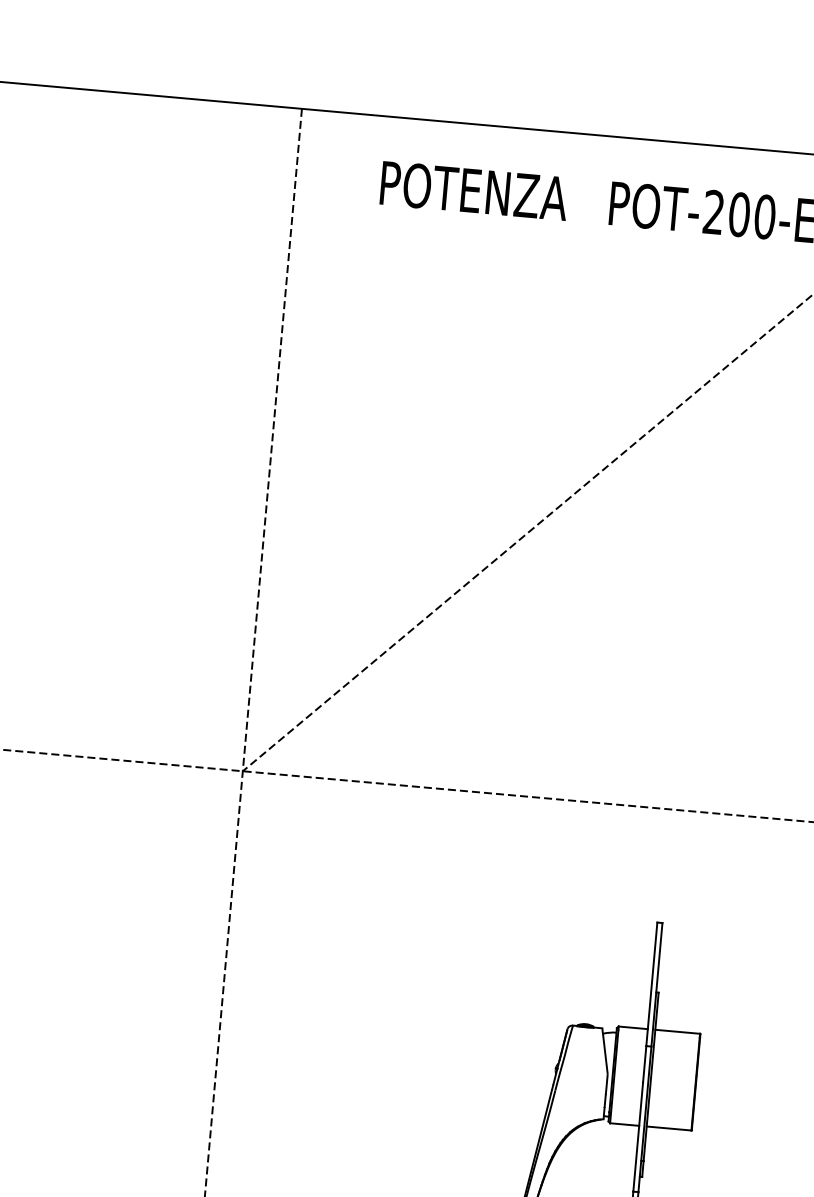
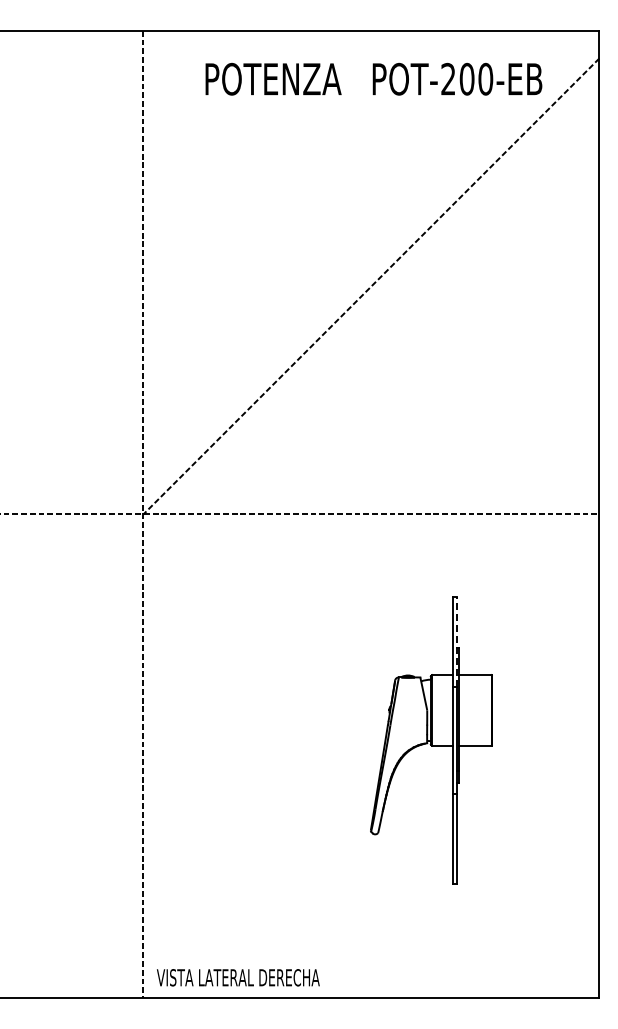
line: (657, 983) -> (457, 641), solid -> dashed

